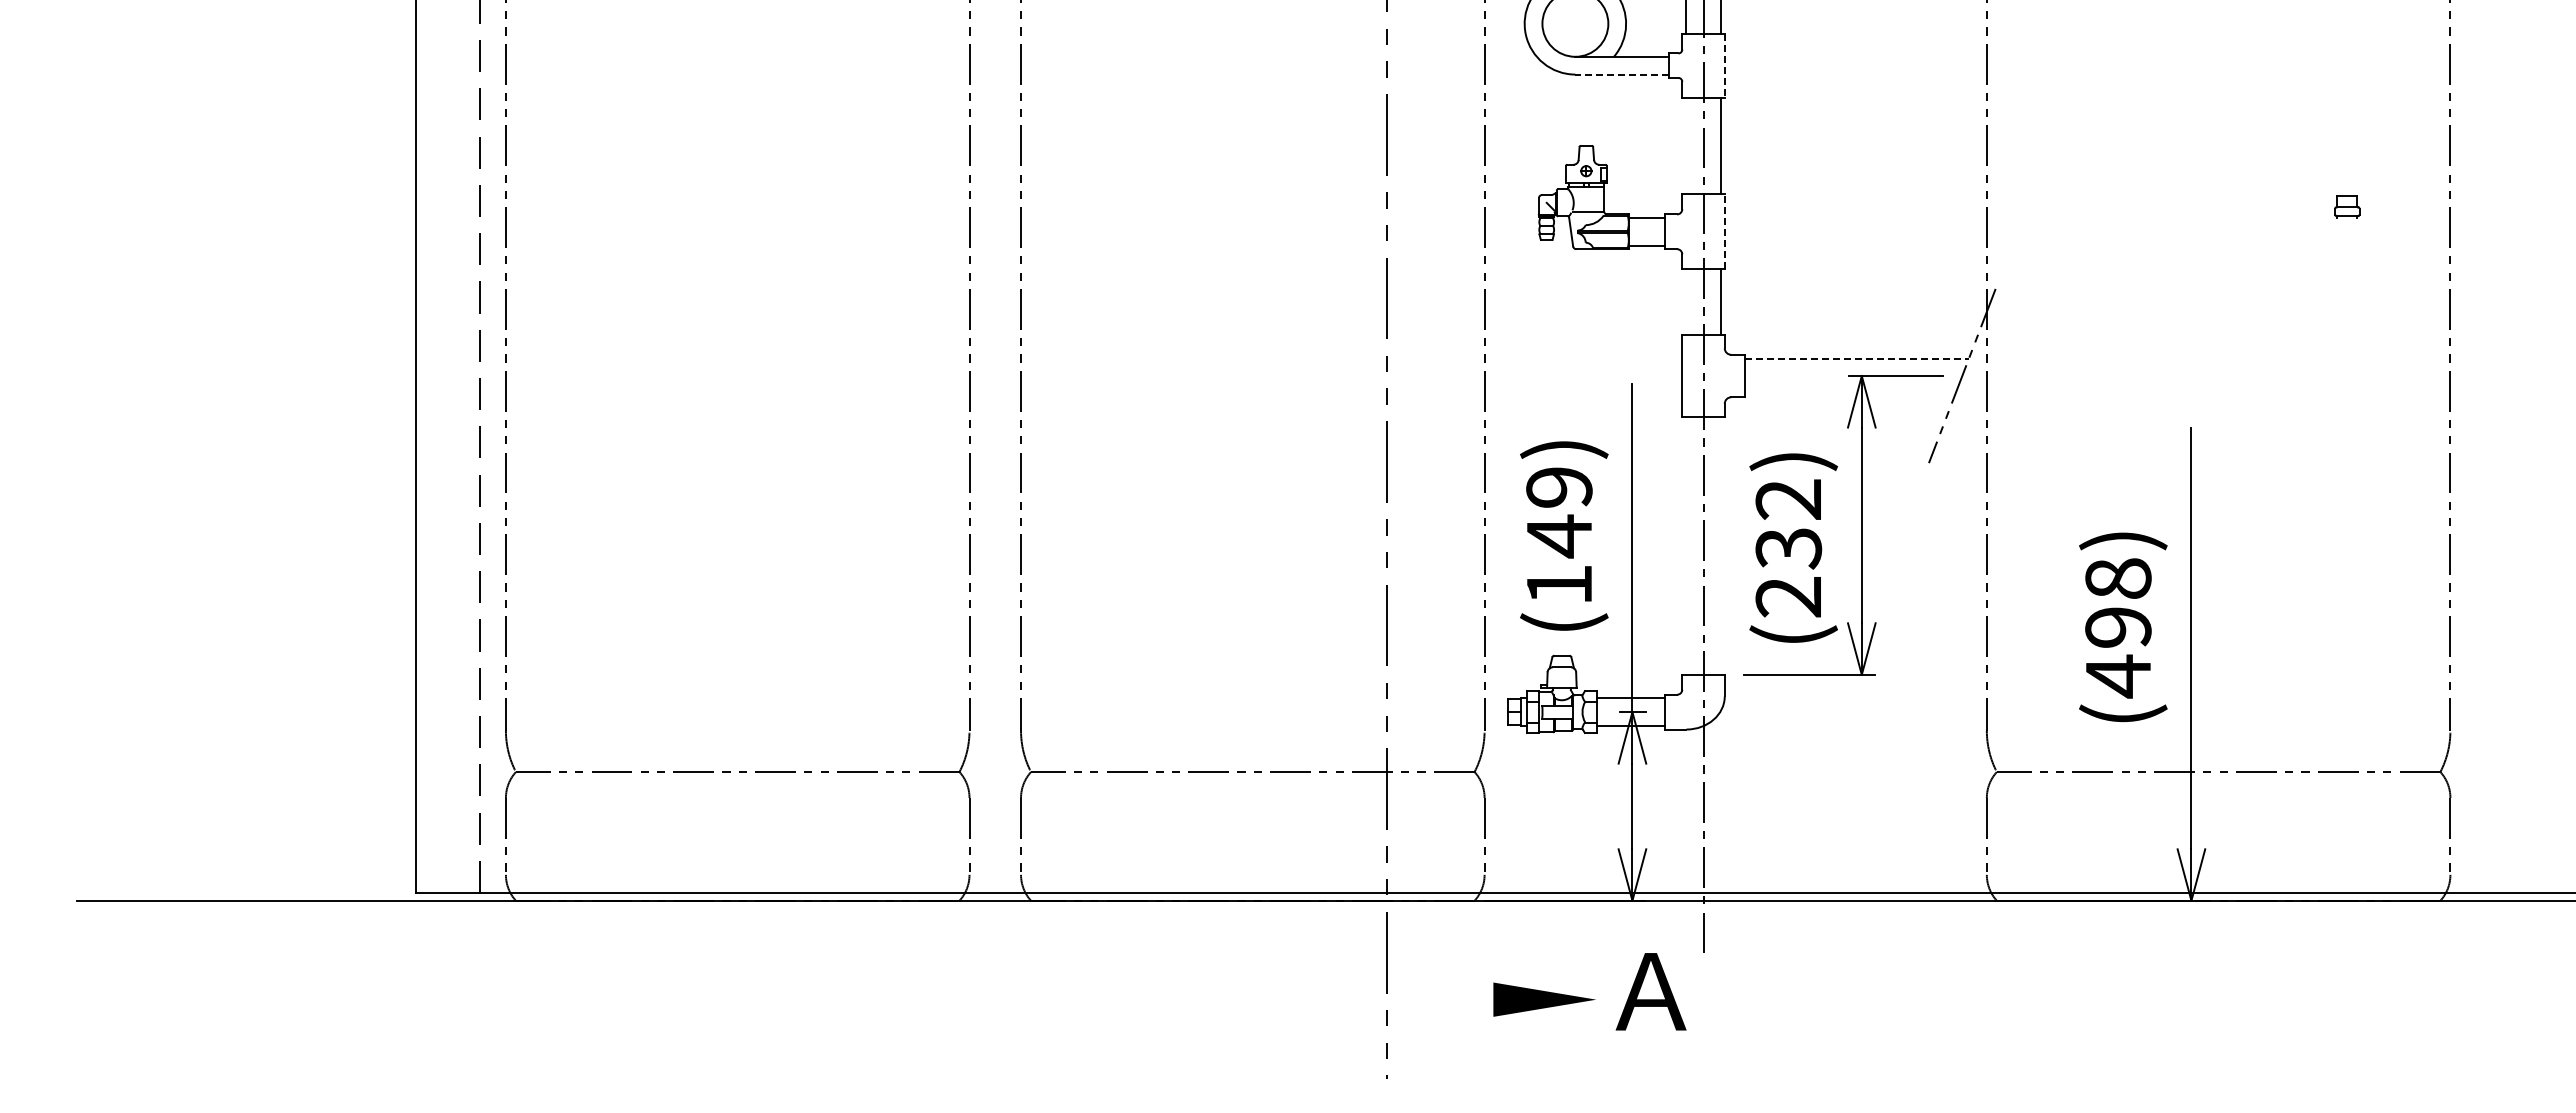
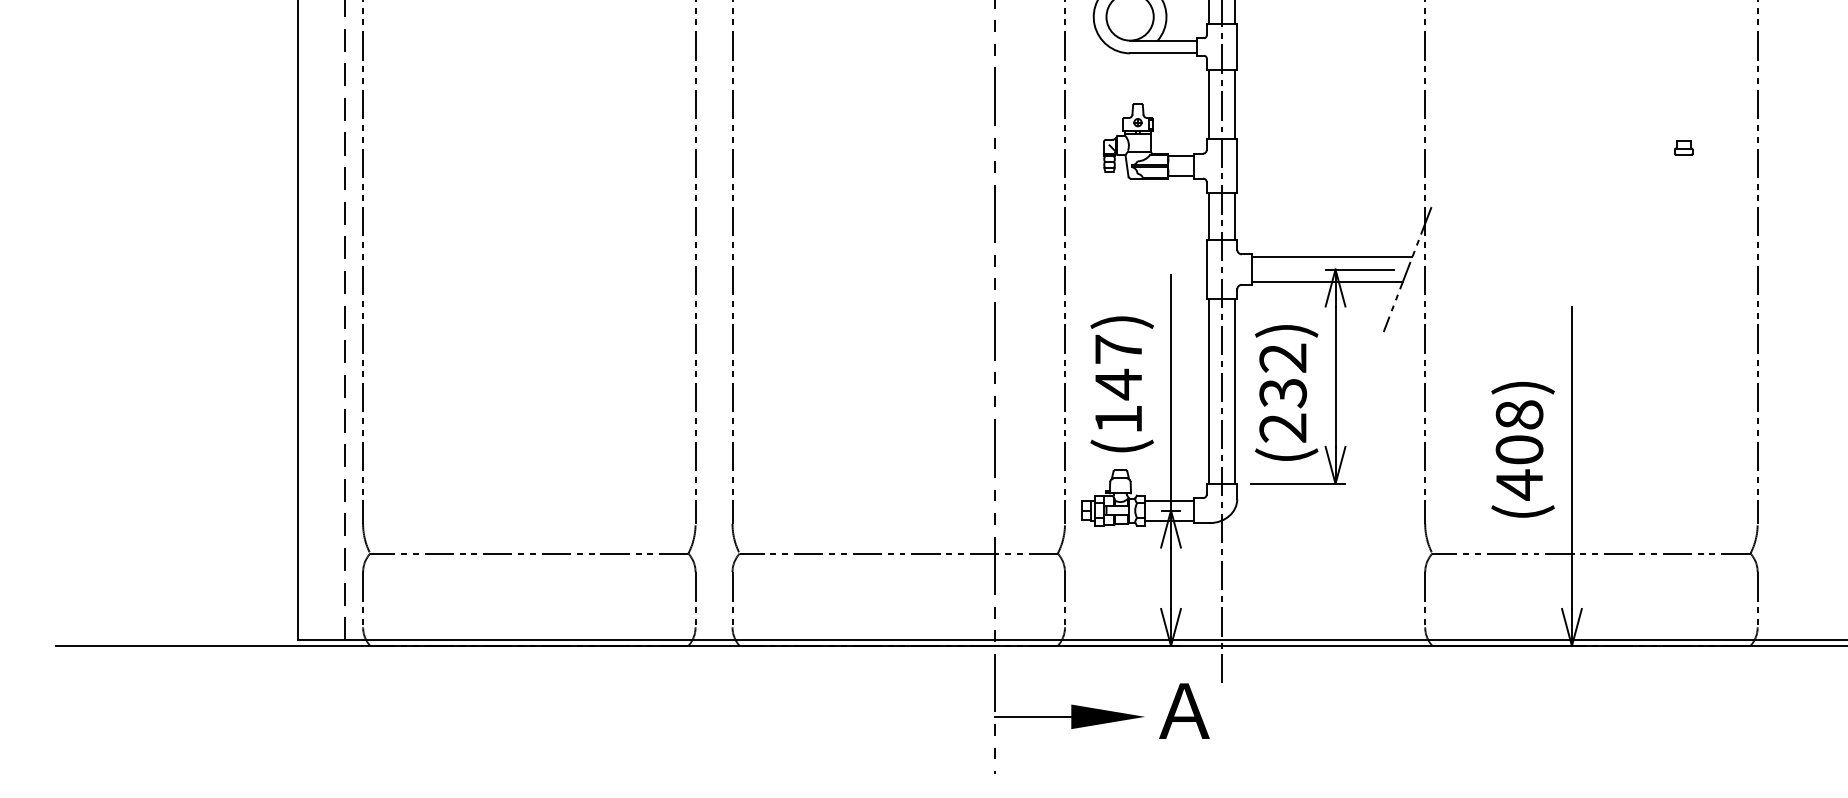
line: (1724, 66) -> (1237, 47), dashed -> solid
line: (1622, 74) -> (1163, 53), dashed -> solid
line: (1686, 145) -> (1209, 104), added
line: (1724, 231) -> (1237, 165), dashed -> solid
line: (1686, 301) -> (1209, 216), added
line: (1857, 358) -> (1332, 256), dashed -> solid
line: (1849, 393) -> (1326, 282), added
text: (1559, 487) -> (1118, 349), (149) -> (147)
line: (1686, 545) -> (1209, 391), added
line: (1721, 545) -> (1234, 391), added
text: (2118, 627) -> (1519, 449), (498) -> (408)
line: (1439, 999) -> (1032, 716), added

